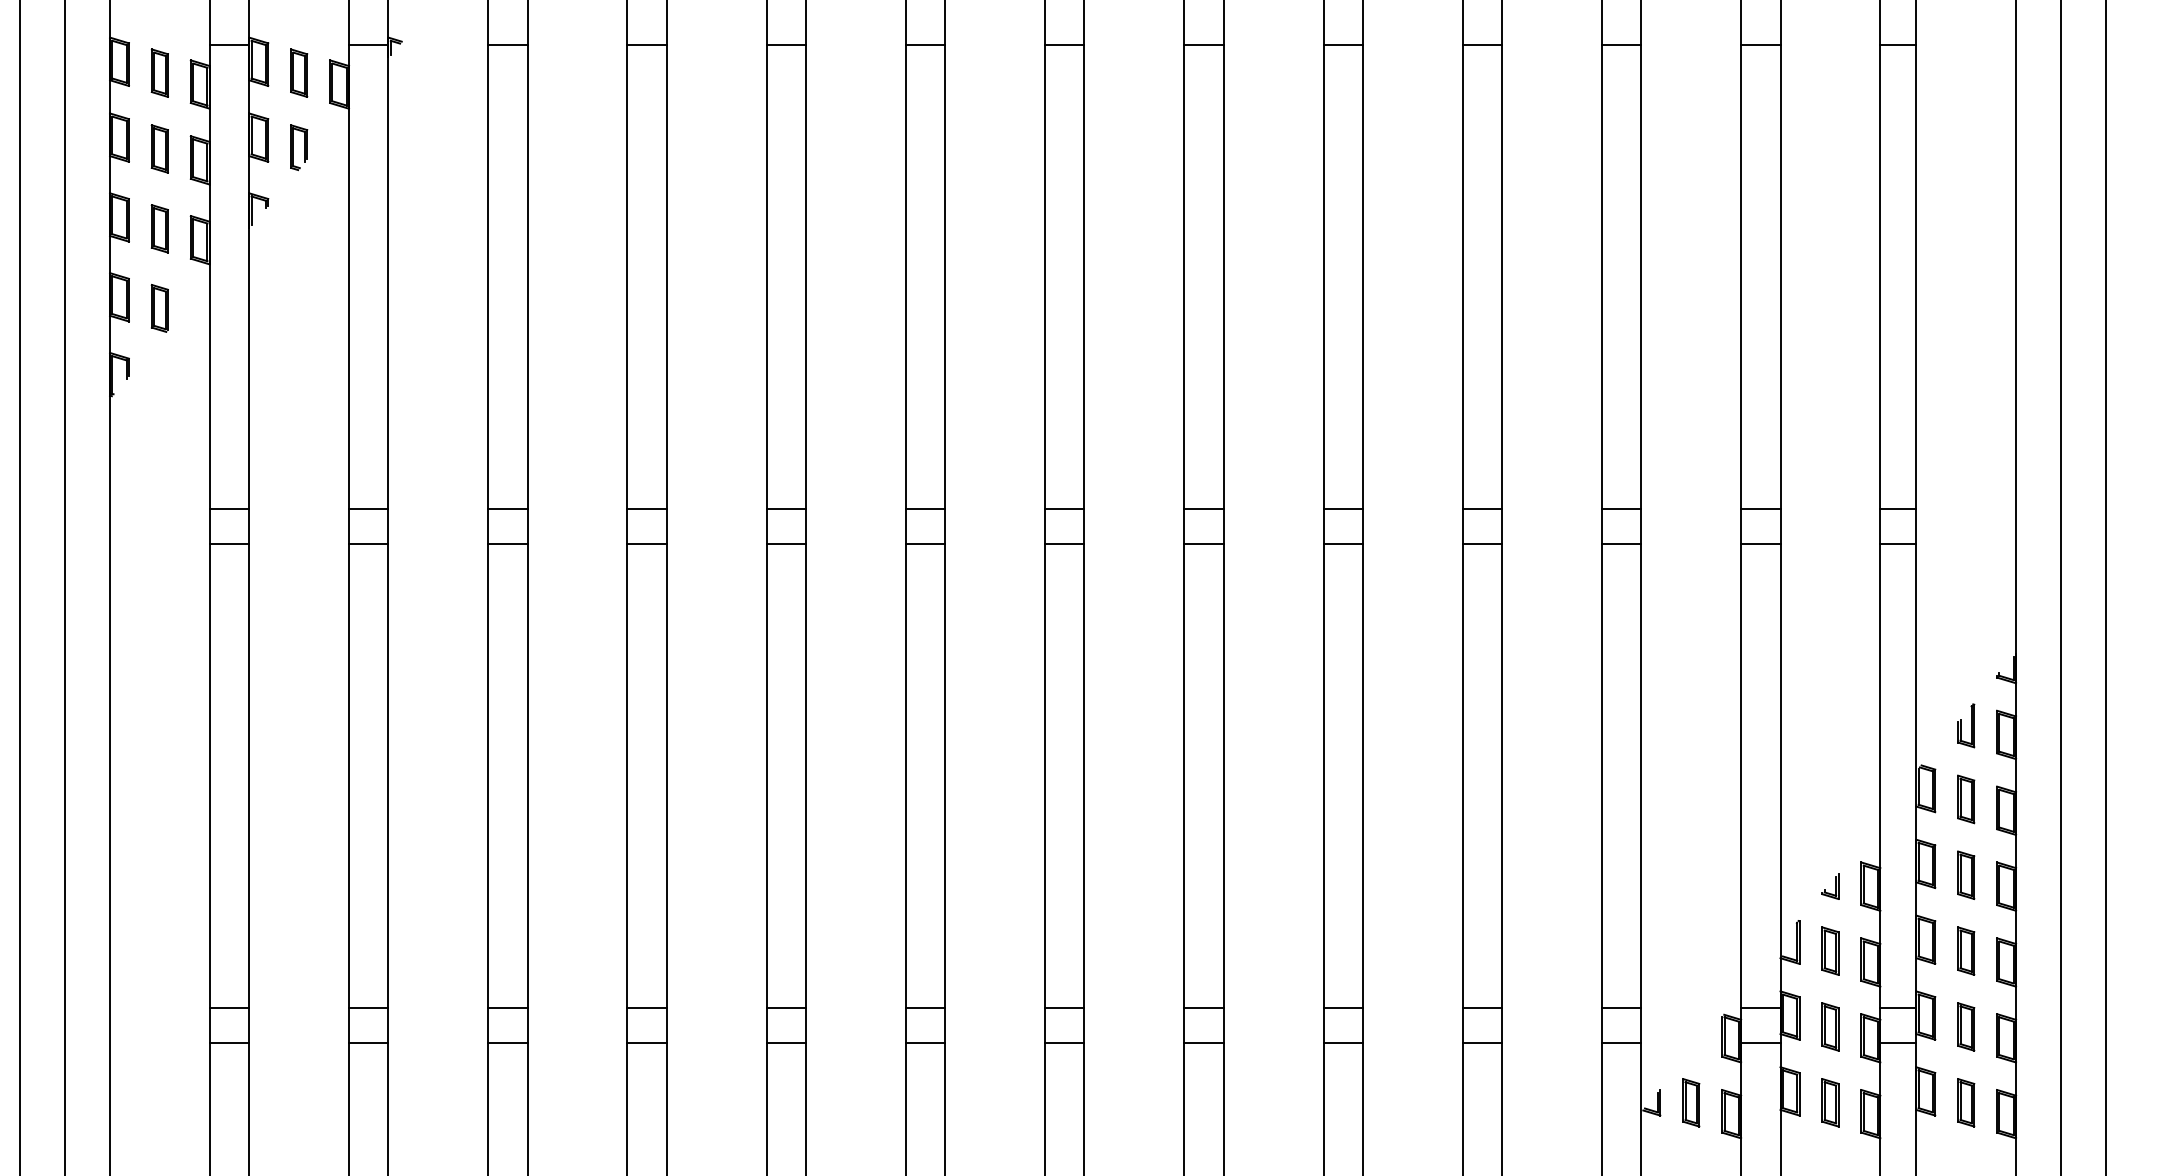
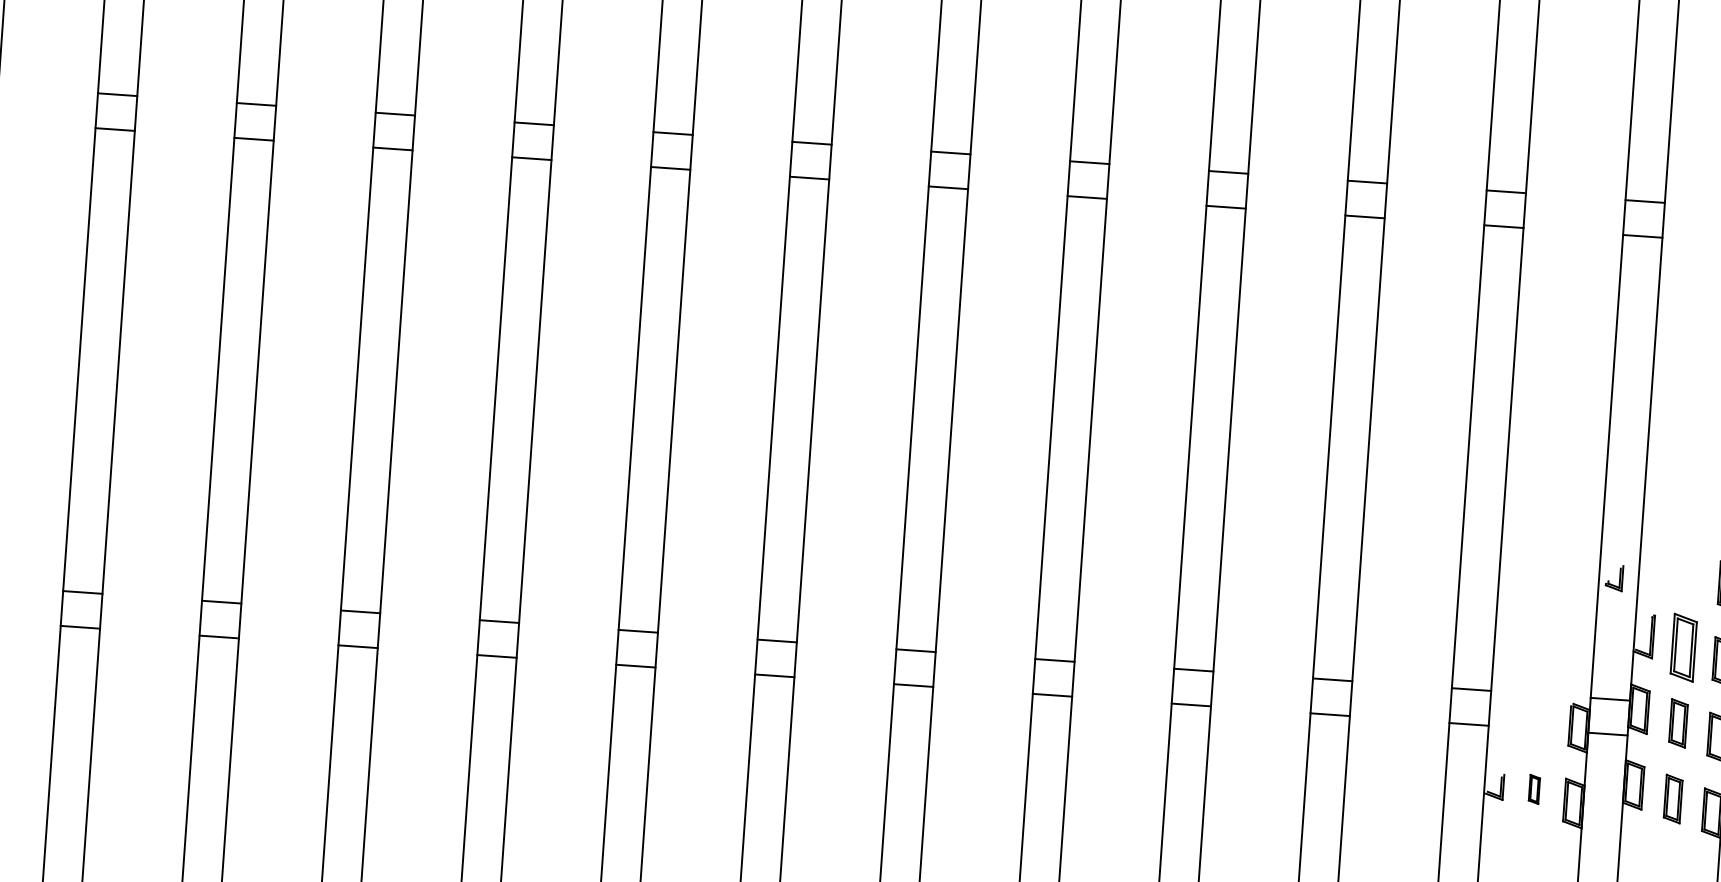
part: (1830, 886) -> (1614, 578), moved
part: (1830, 950) -> (1683, 647), size x1.4
part: (1691, 1102) -> (1534, 789), size x0.6

